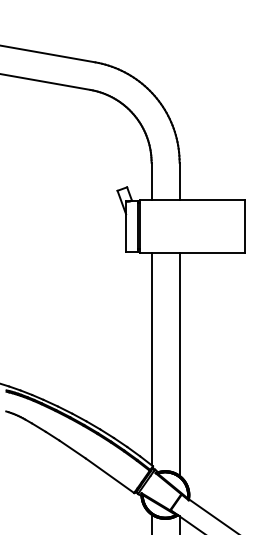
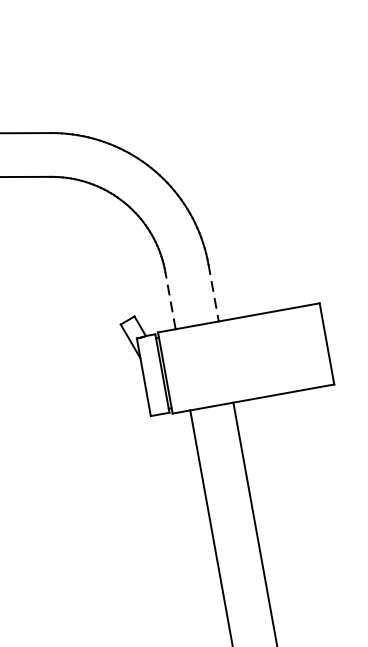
line: (151, 181) -> (170, 300), solid -> dashed
line: (179, 181) -> (213, 293), solid -> dashed

